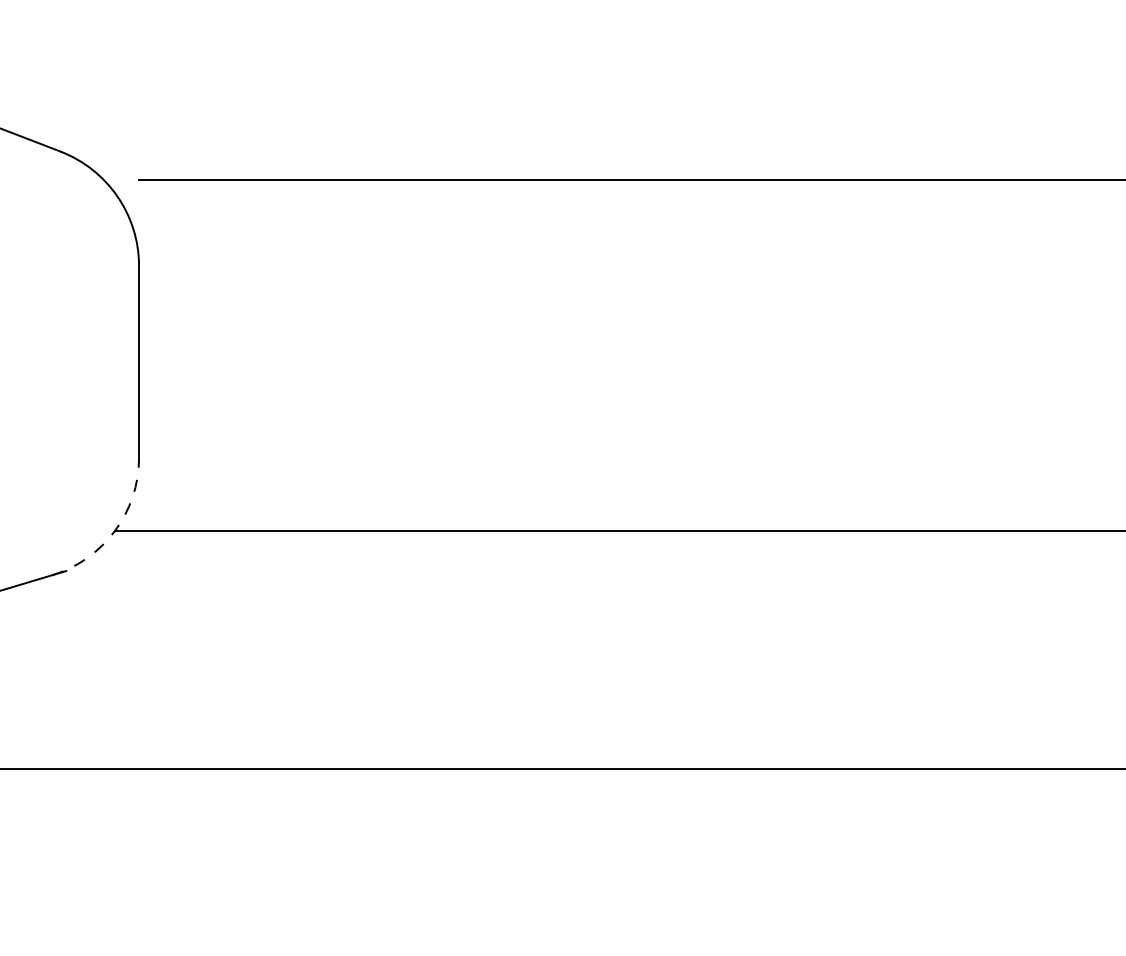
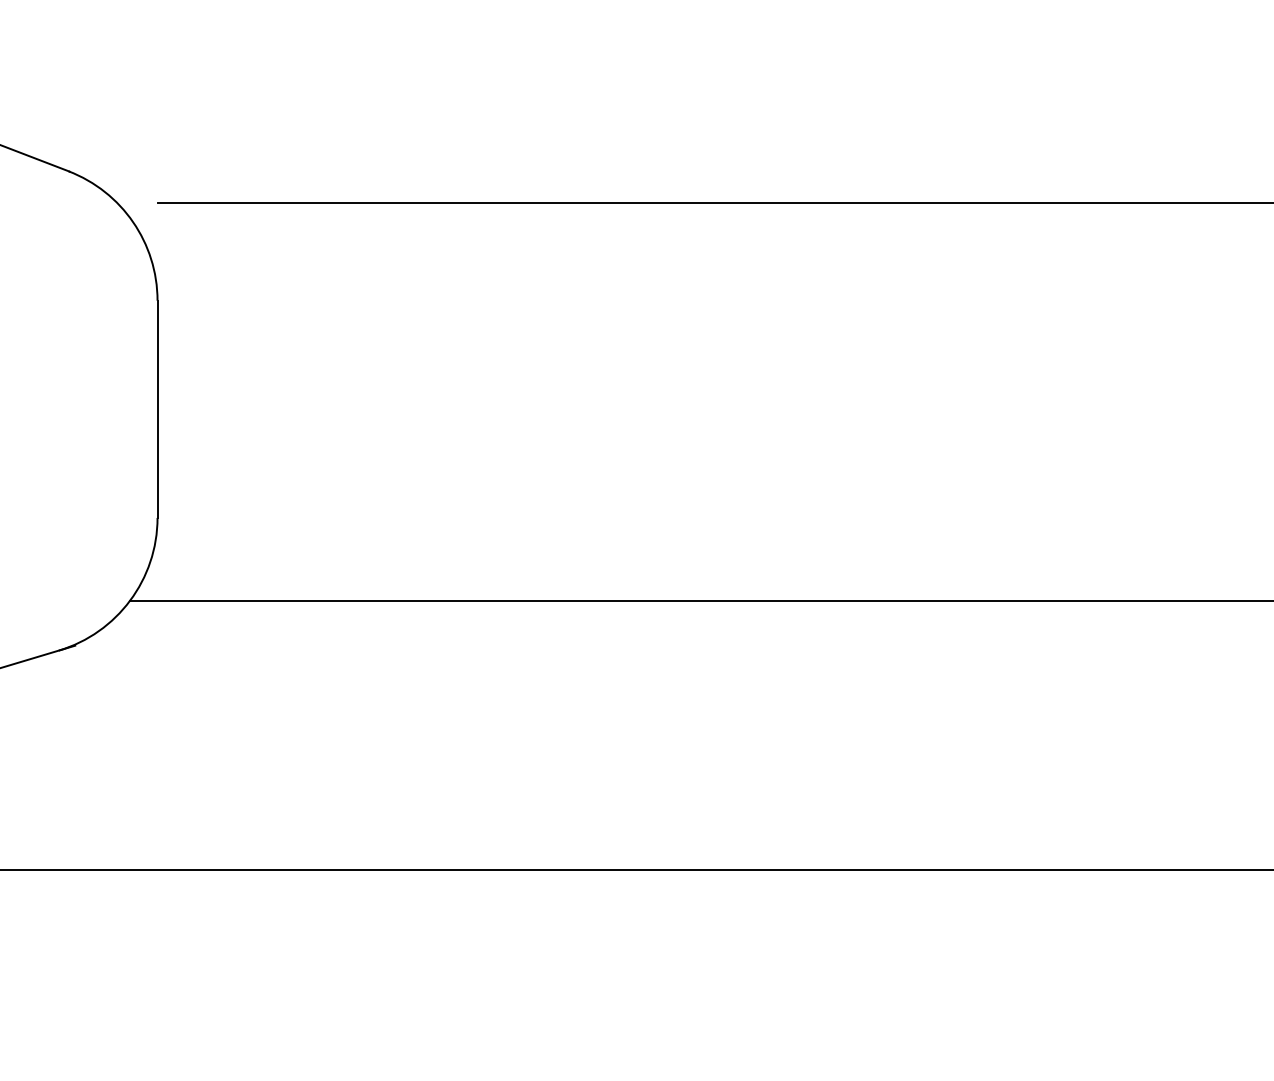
arc: (115, 531) -> (130, 600), dashed -> solid

